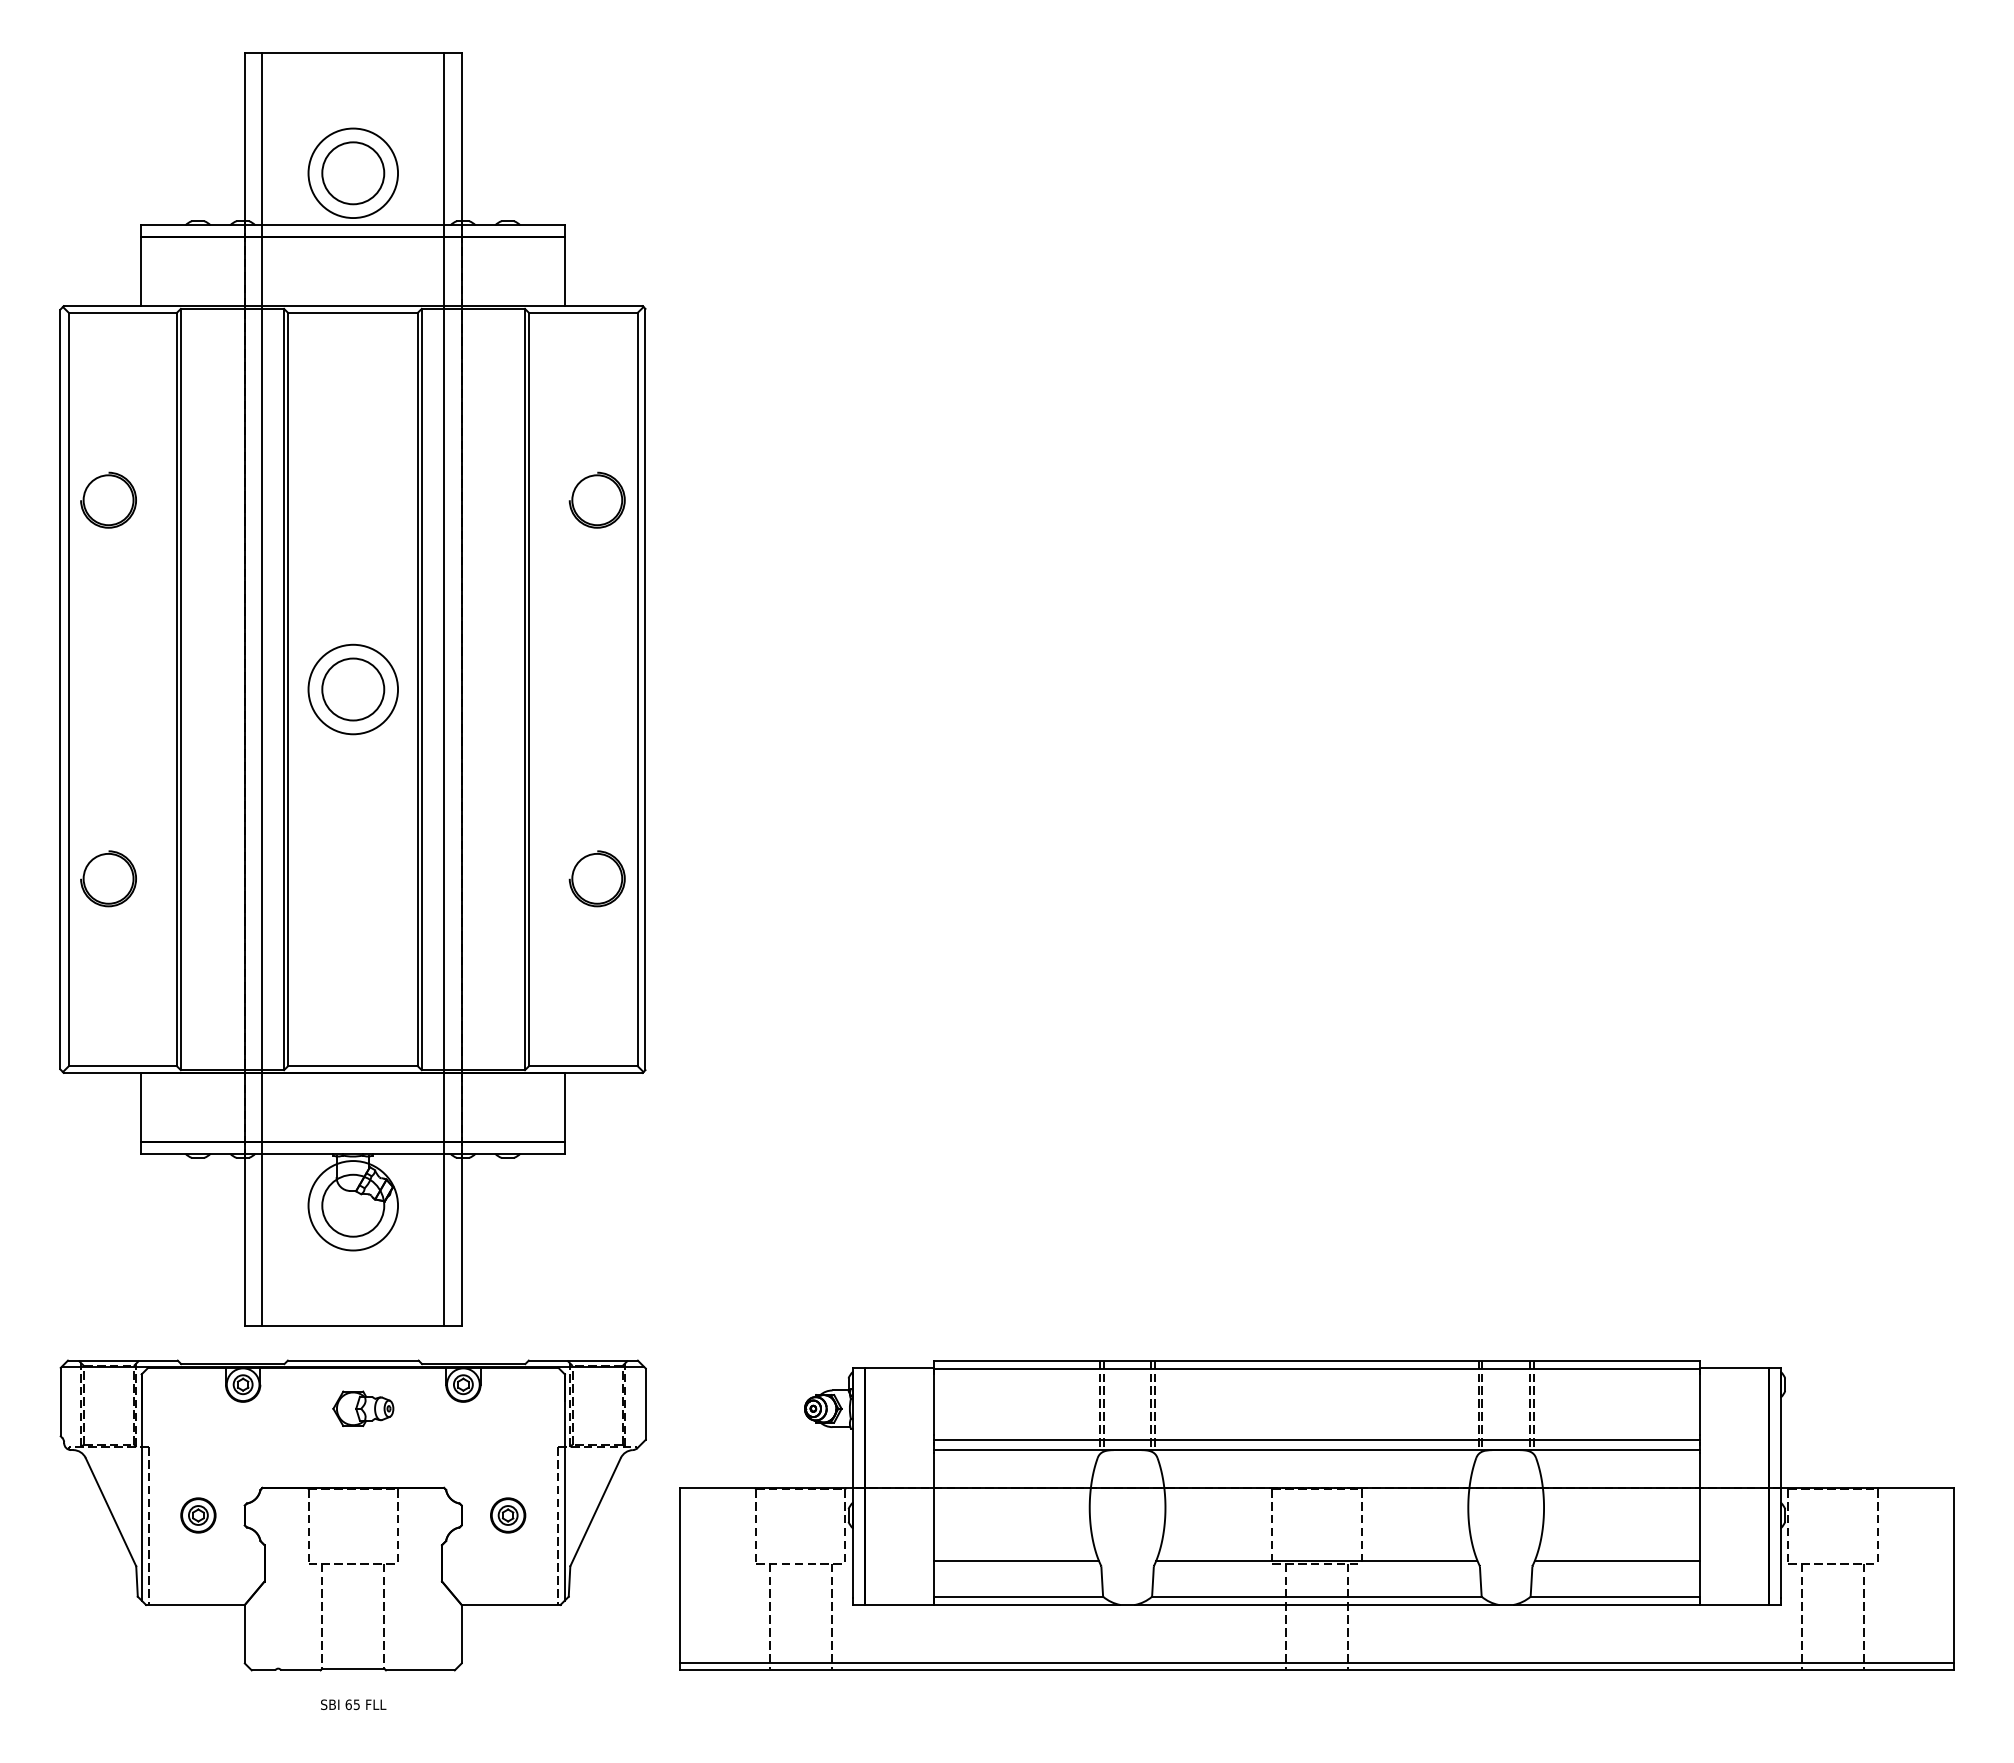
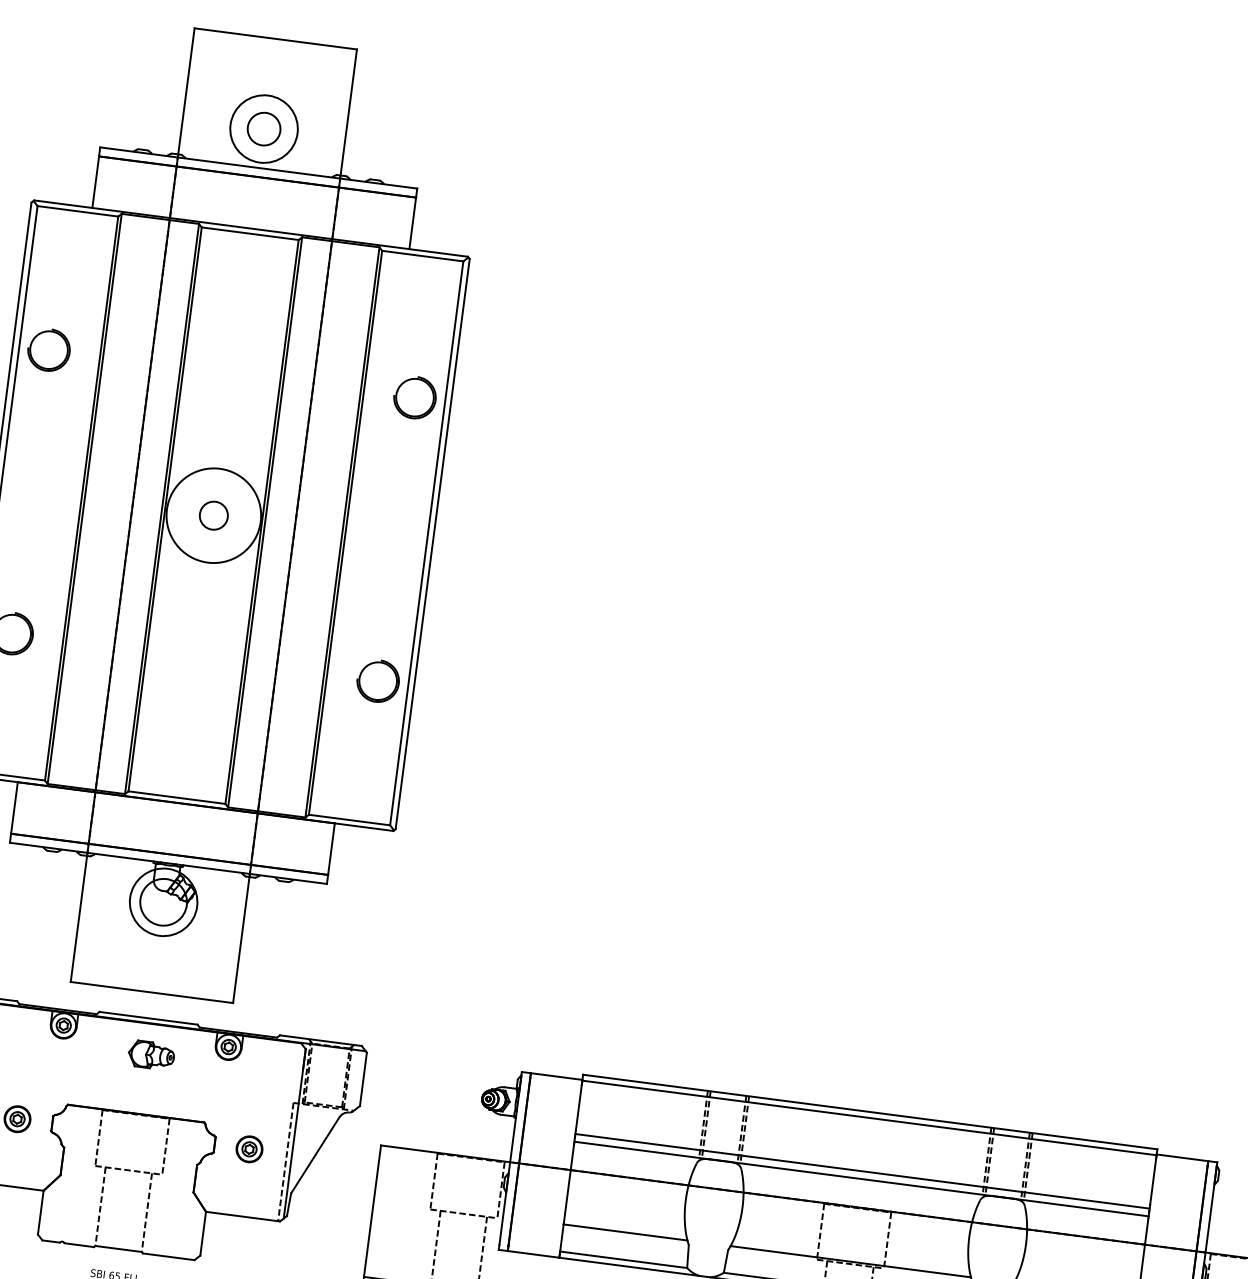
circle: (353, 173) -> (264, 129), size x0.7
line: (262, 689) -> (145, 506), removed
circle: (353, 689) -> (214, 515), size x0.6
circle: (353, 689) -> (214, 515), size x1.4
line: (444, 689) -> (282, 524), removed

